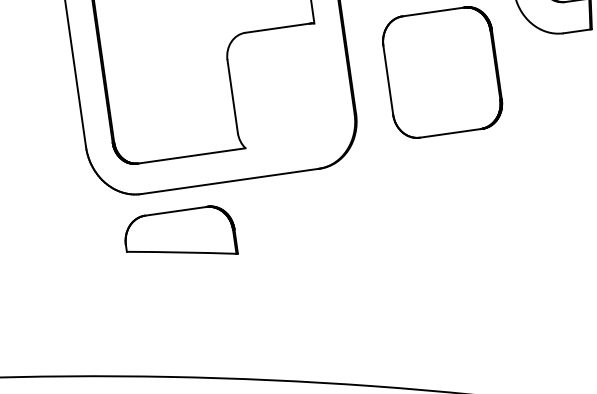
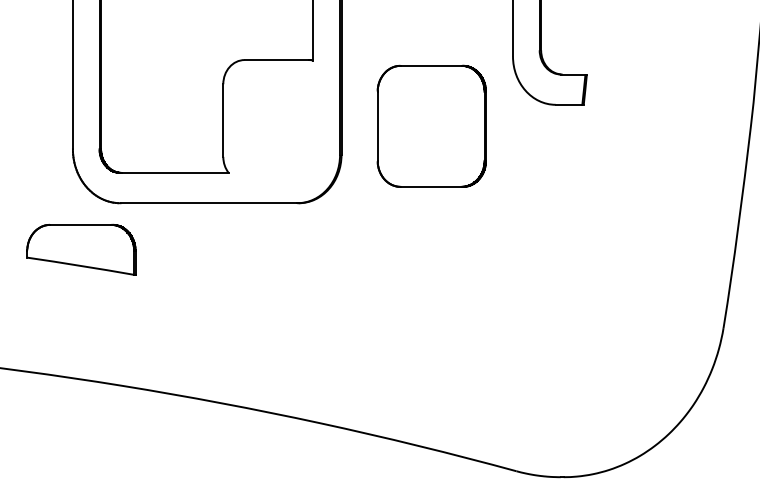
part: (180, 235) -> (81, 249), moved

